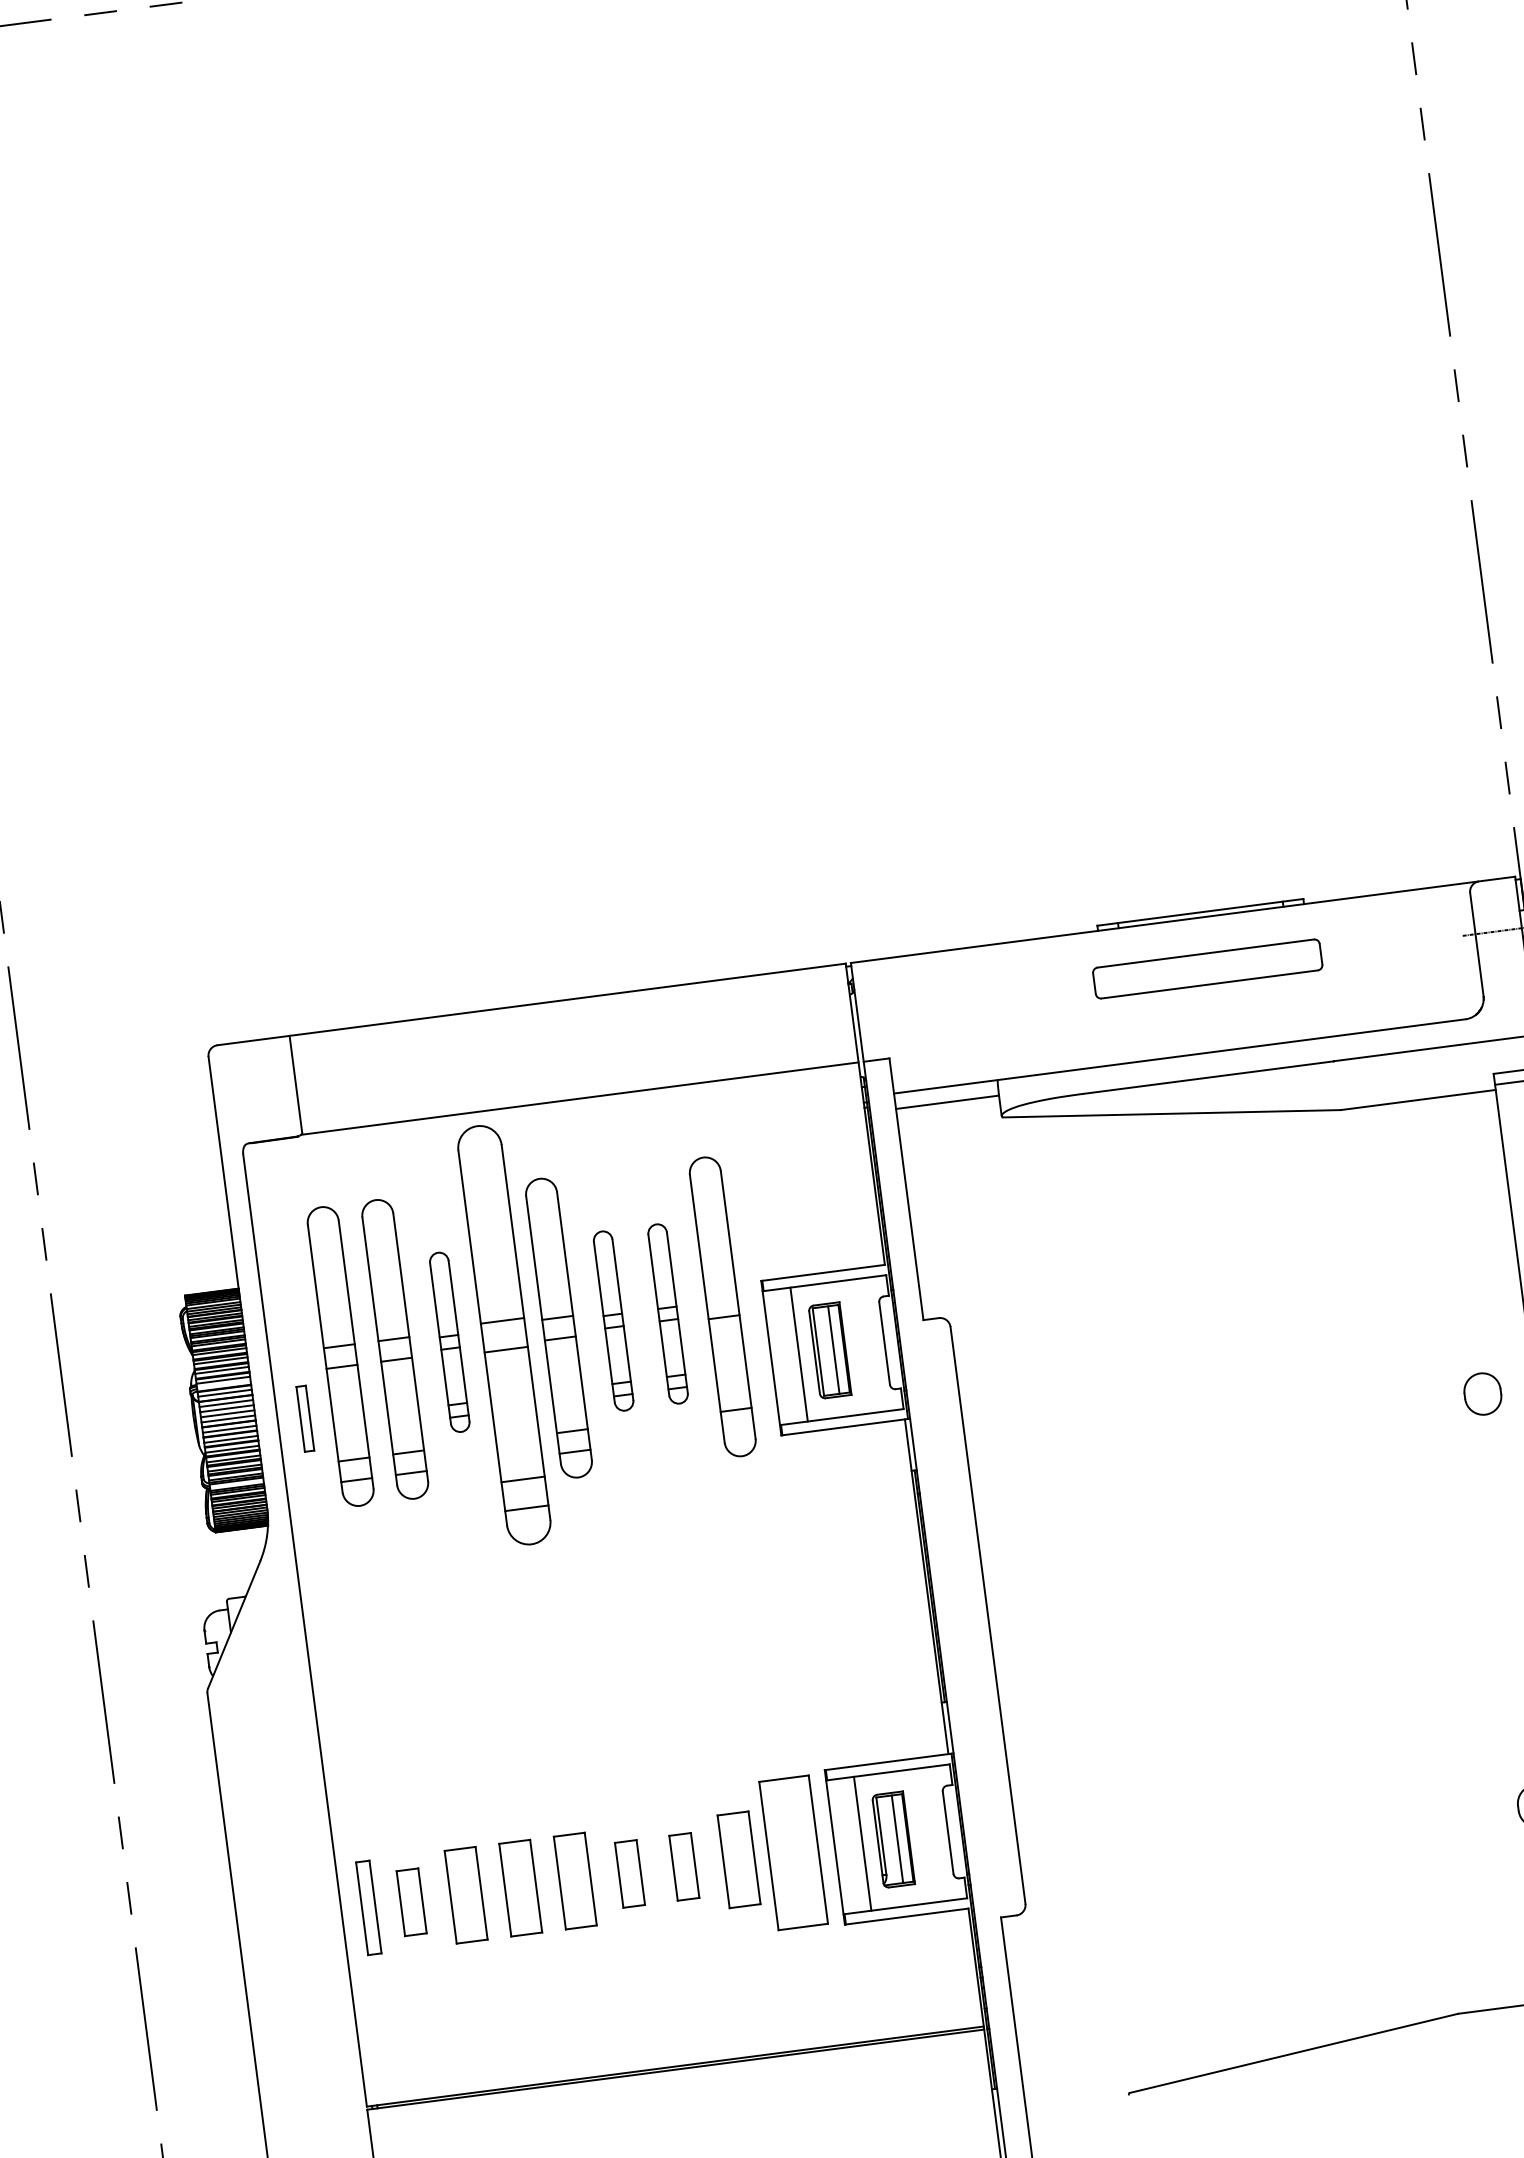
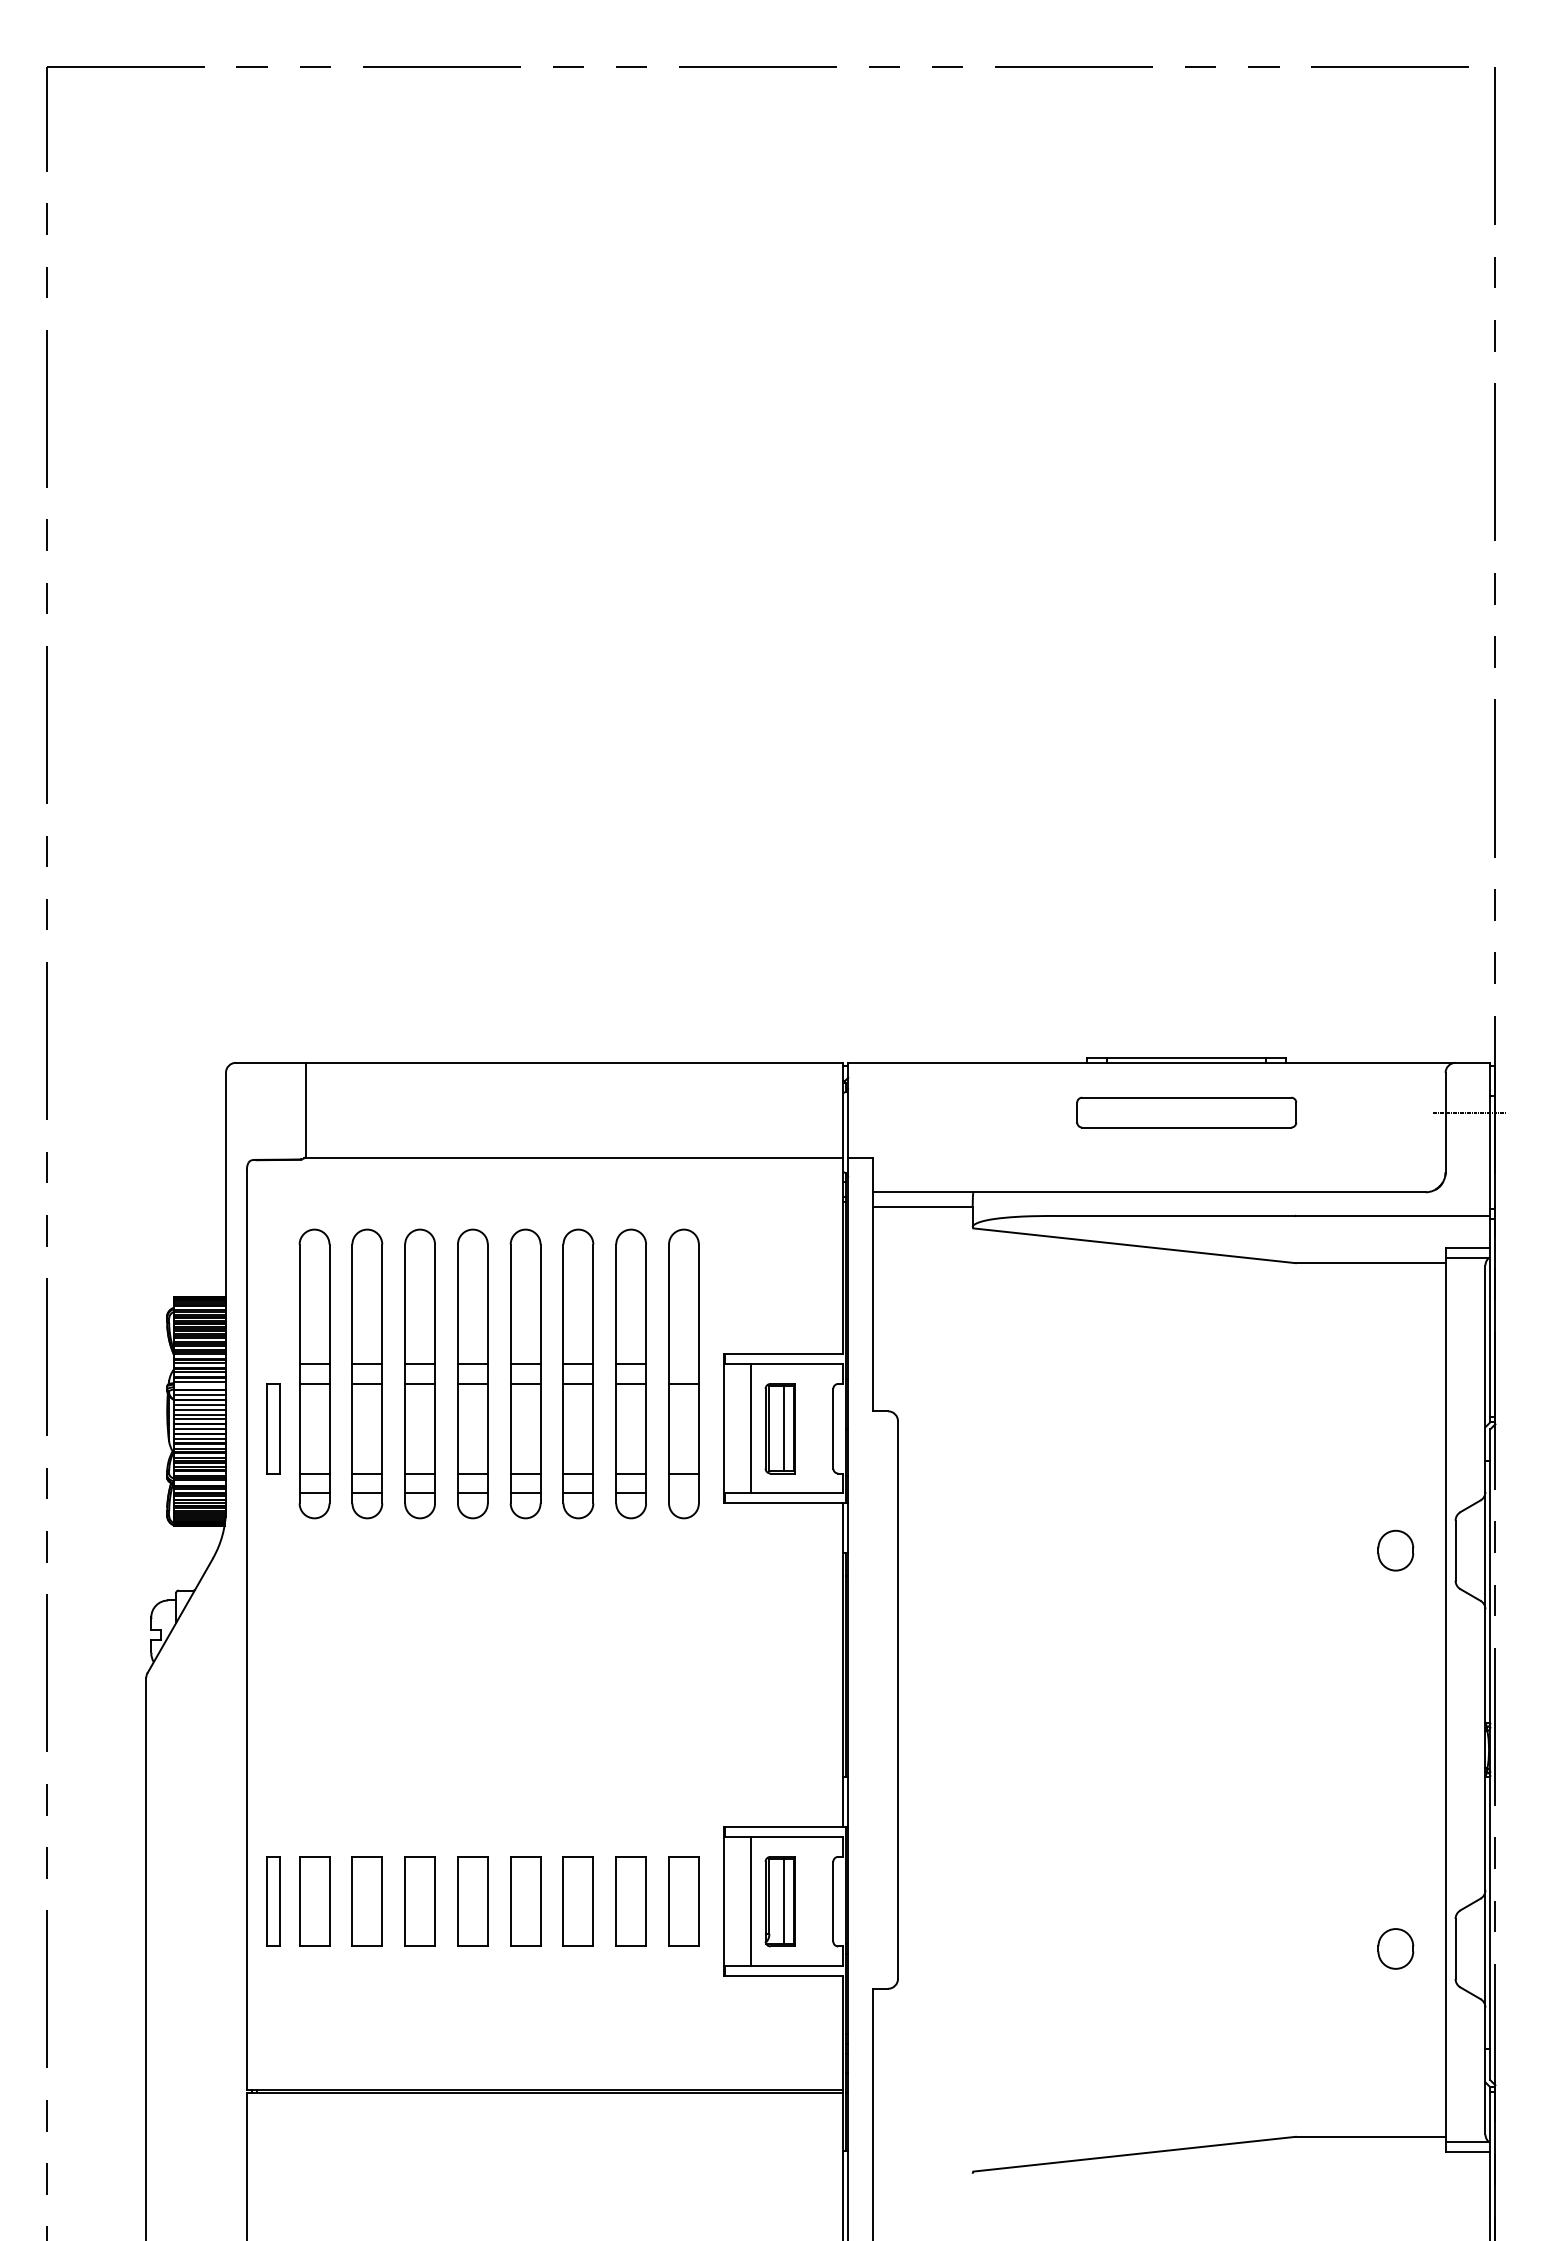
part: (667, 1313) -> (630, 1373), size x1.67
part: (613, 1320) -> (578, 1373), size x1.67
part: (503, 1334) -> (472, 1373), size x0.71
part: (449, 1341) -> (419, 1373), size x1.67
part: (305, 1418) -> (273, 1428), size x1.43
part: (793, 1852) -> (683, 1901), size x0.62
part: (683, 1866) -> (577, 1901), size x1.43
part: (629, 1873) -> (525, 1901), size x1.43
part: (411, 1902) -> (314, 1901), size x1.43

